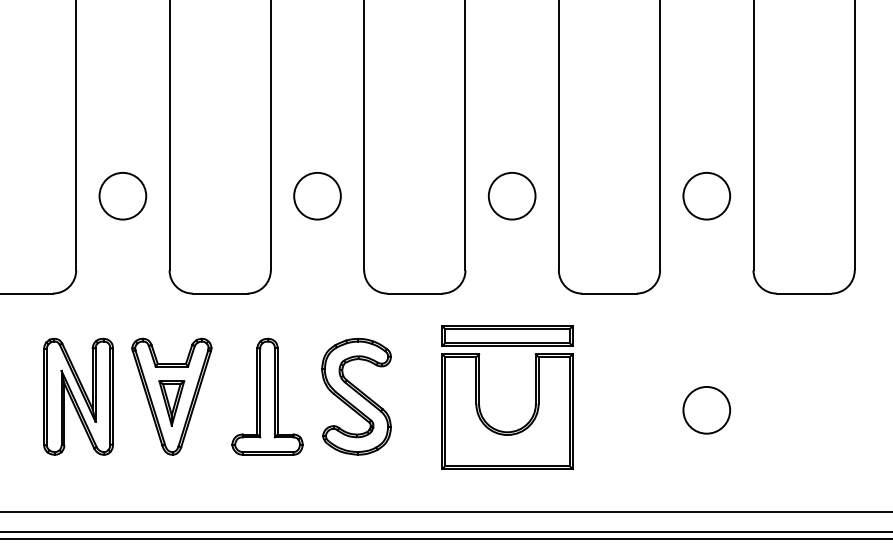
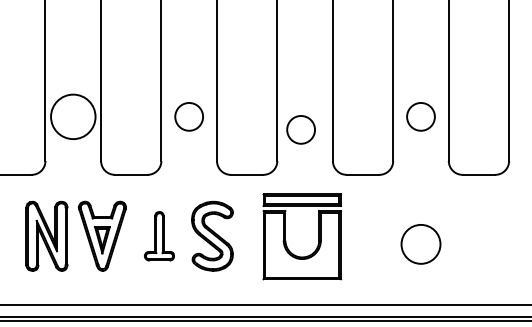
circle: (123, 195) -> (73, 116), size x1.6
circle: (511, 195) -> (300, 129), moved
part: (267, 395) -> (159, 235), size x0.7
circle: (705, 410) -> (420, 244), size x1.4

